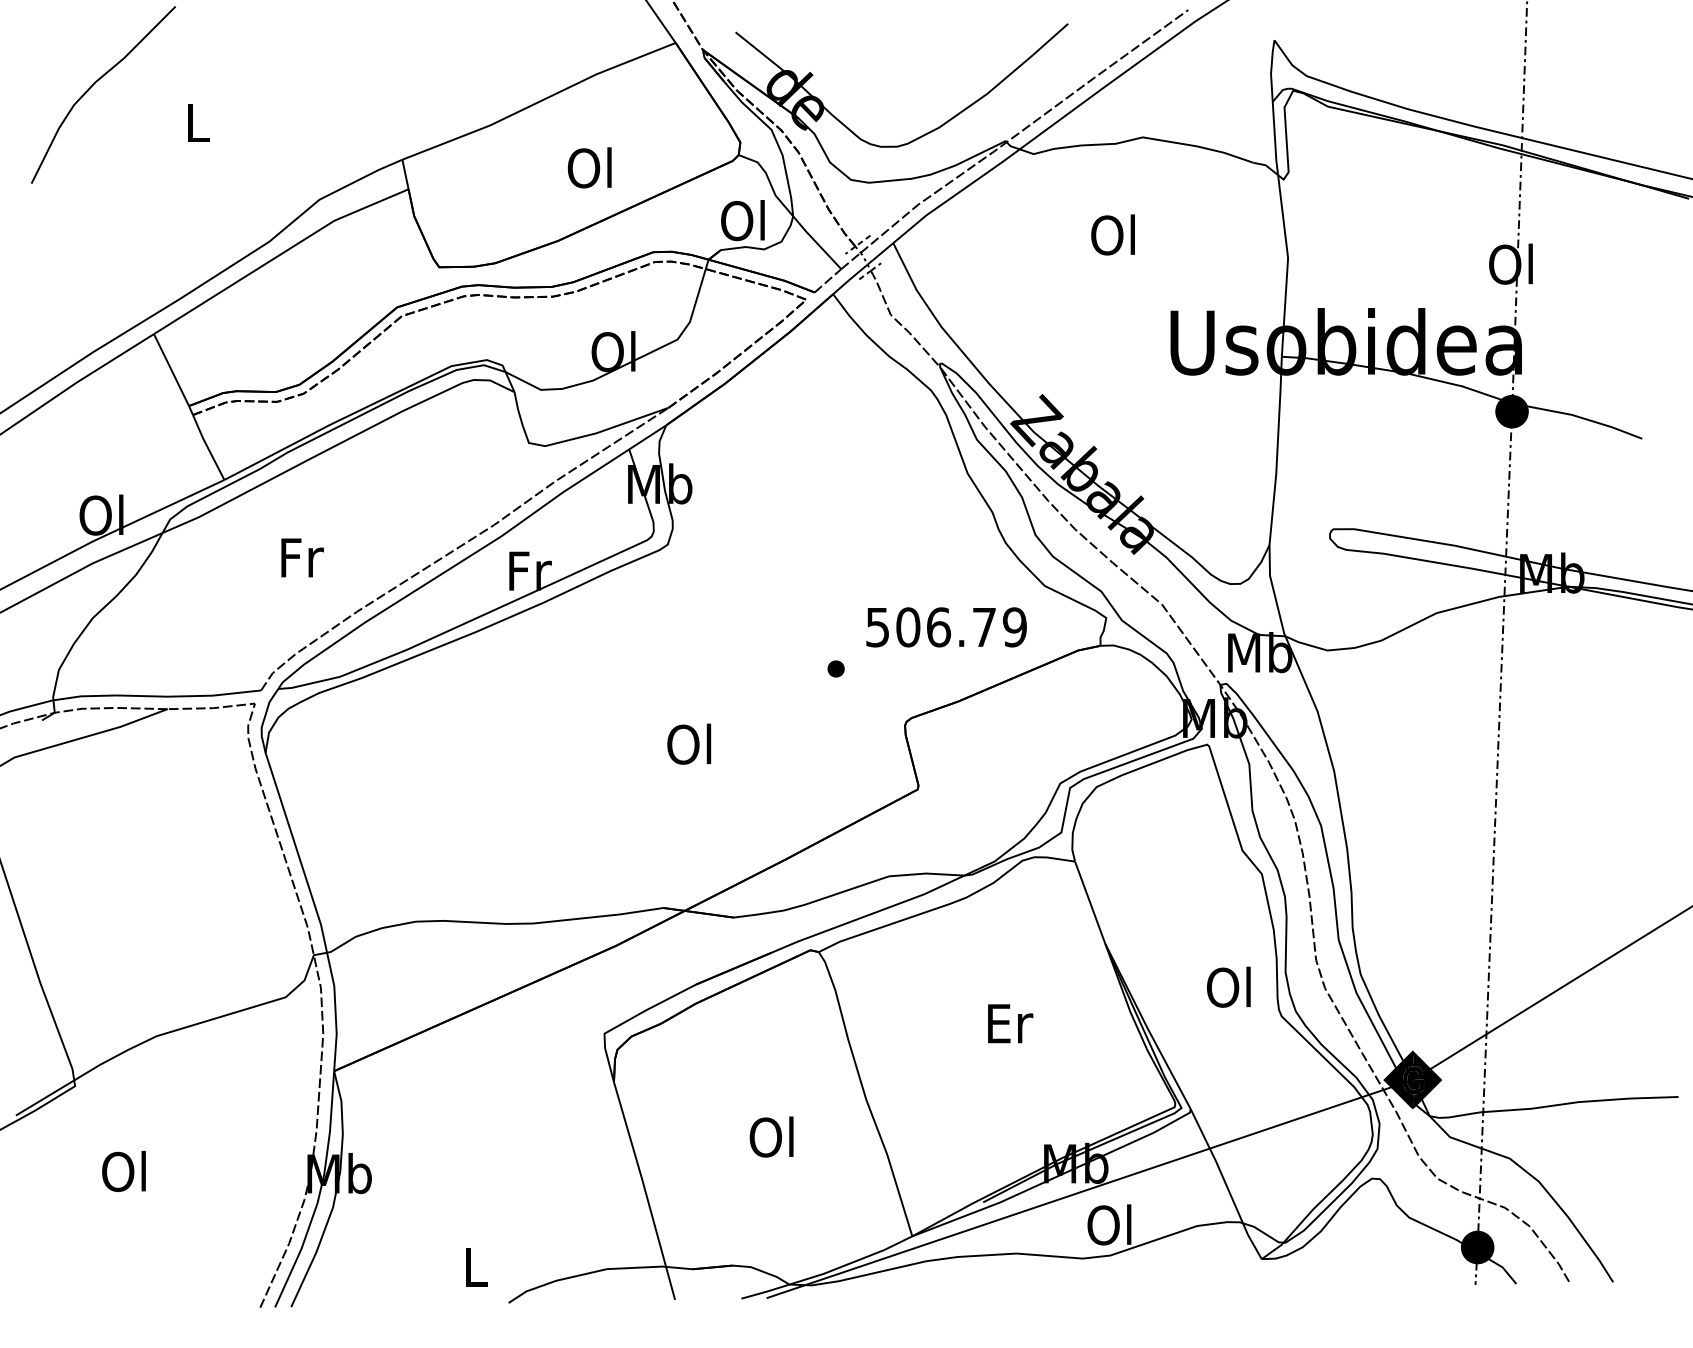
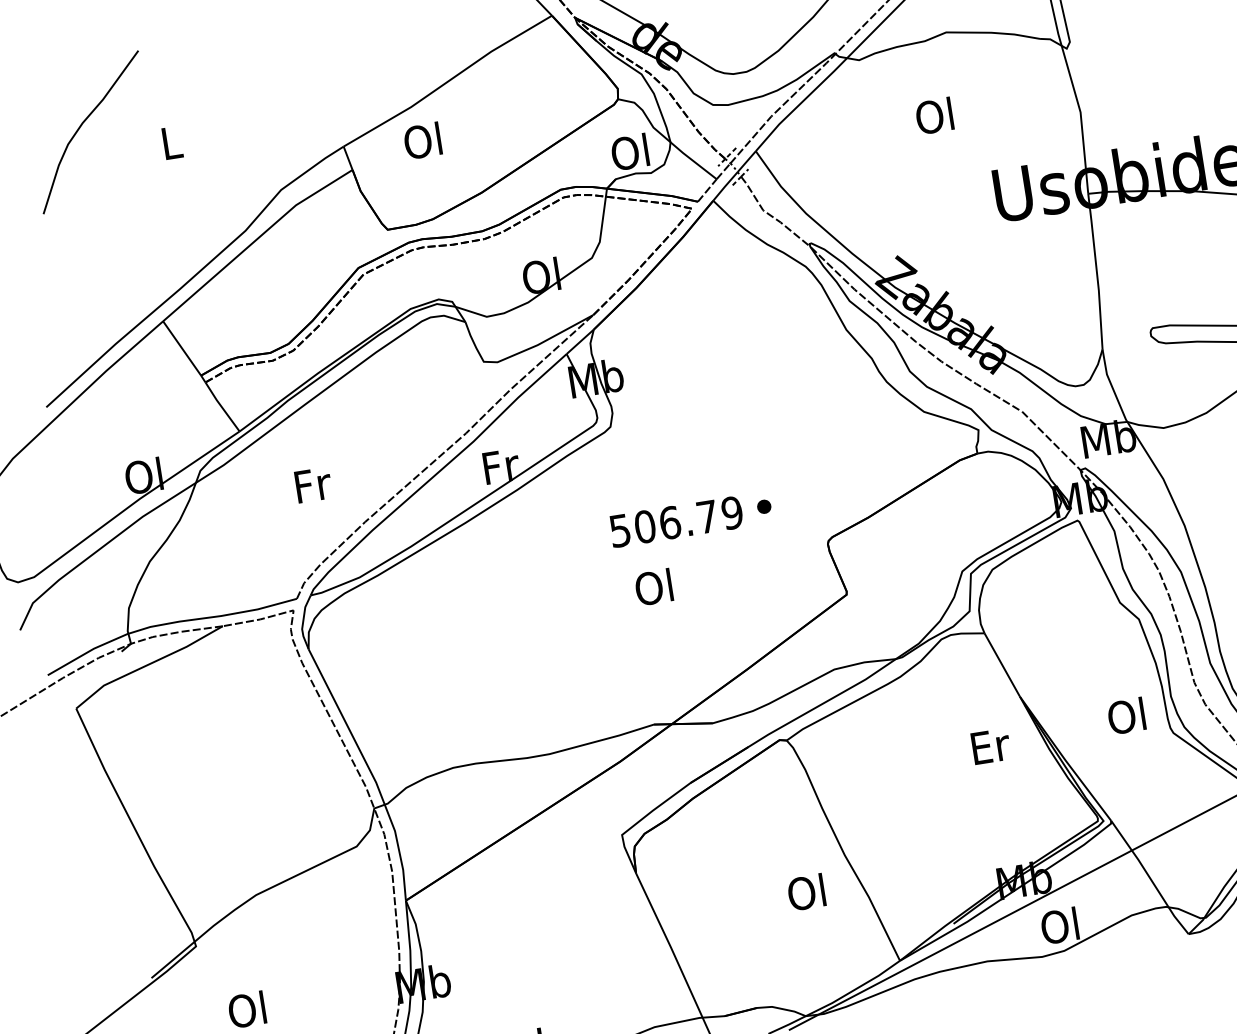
text: (589, 167) -> (422, 140), moved
text: (946, 627) -> (676, 521), moved
text: (1010, 1023) -> (991, 746), moved
text: (771, 1136) -> (806, 891), moved

